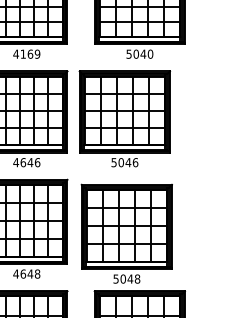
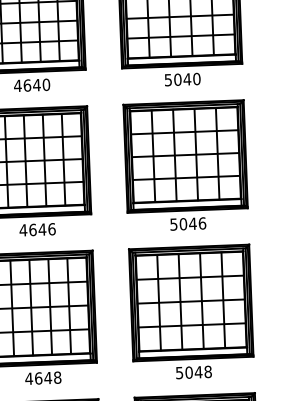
text: (30, 53) -> (36, 84), 4169 -> 4640
part: (124, 118) -> (185, 165), moved
part: (126, 233) -> (191, 311), moved

